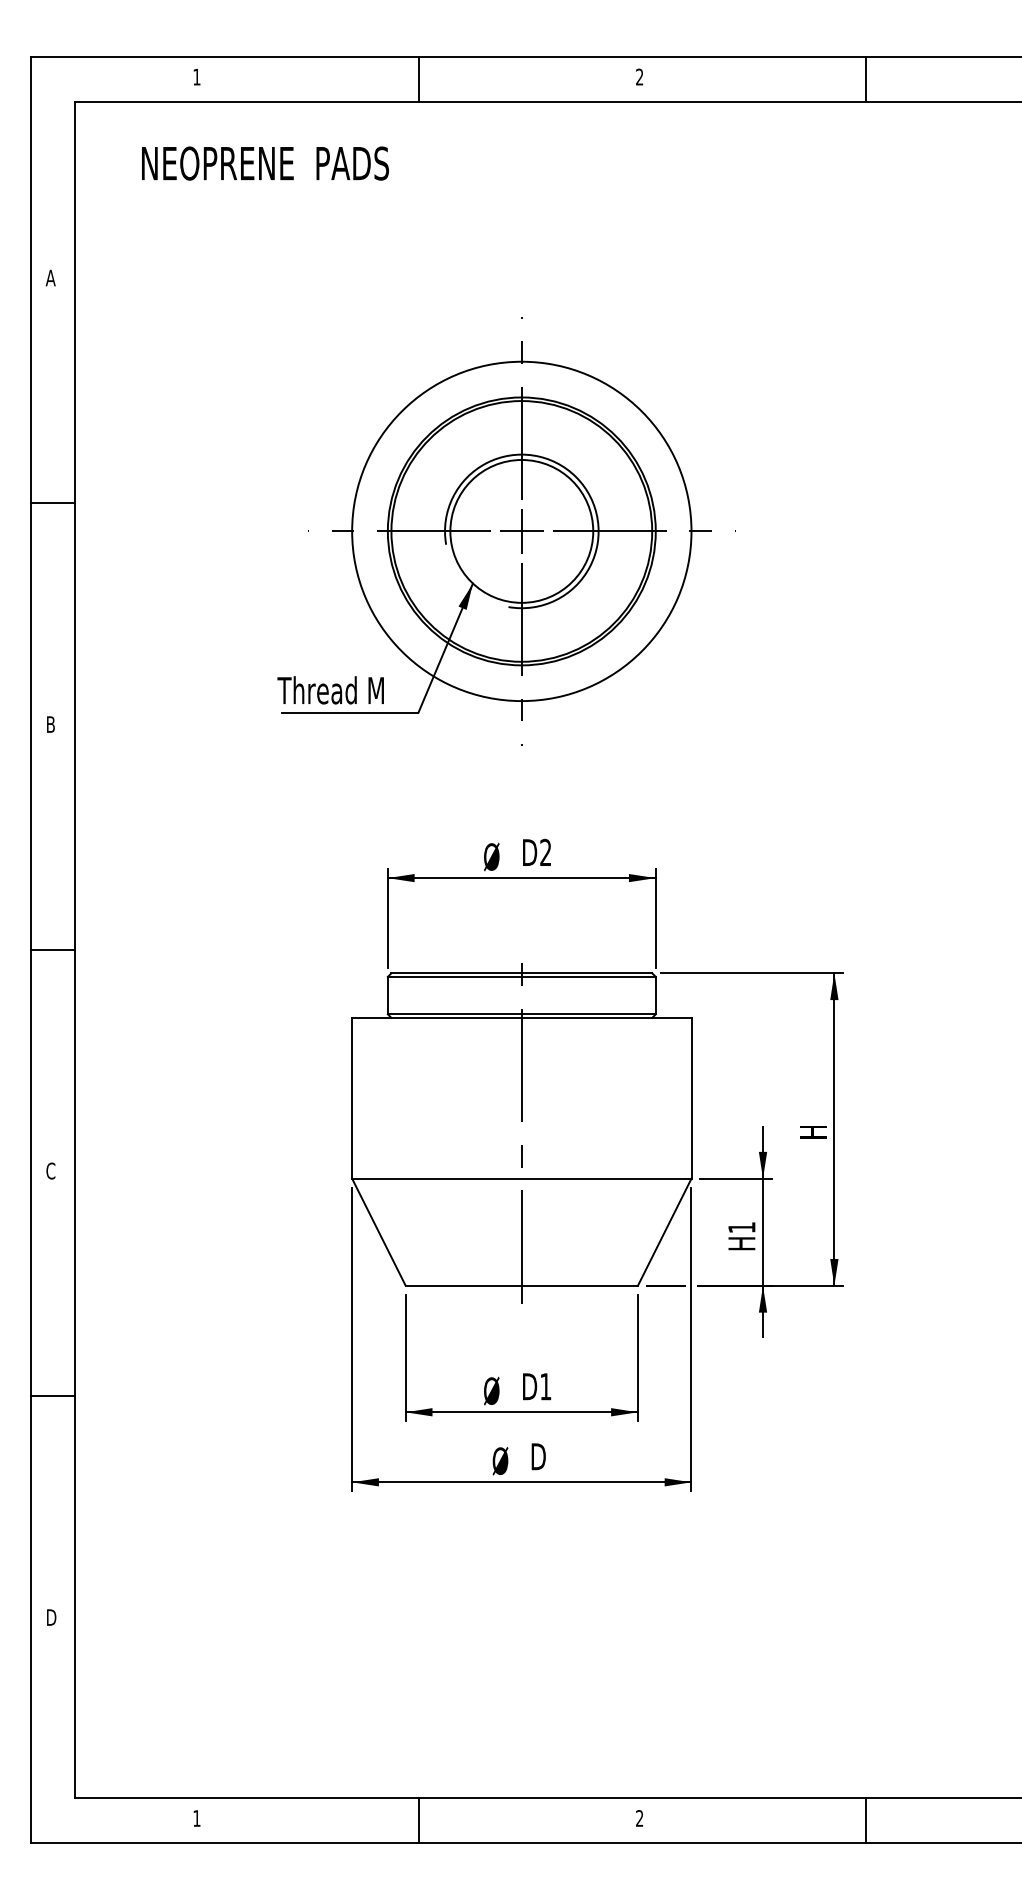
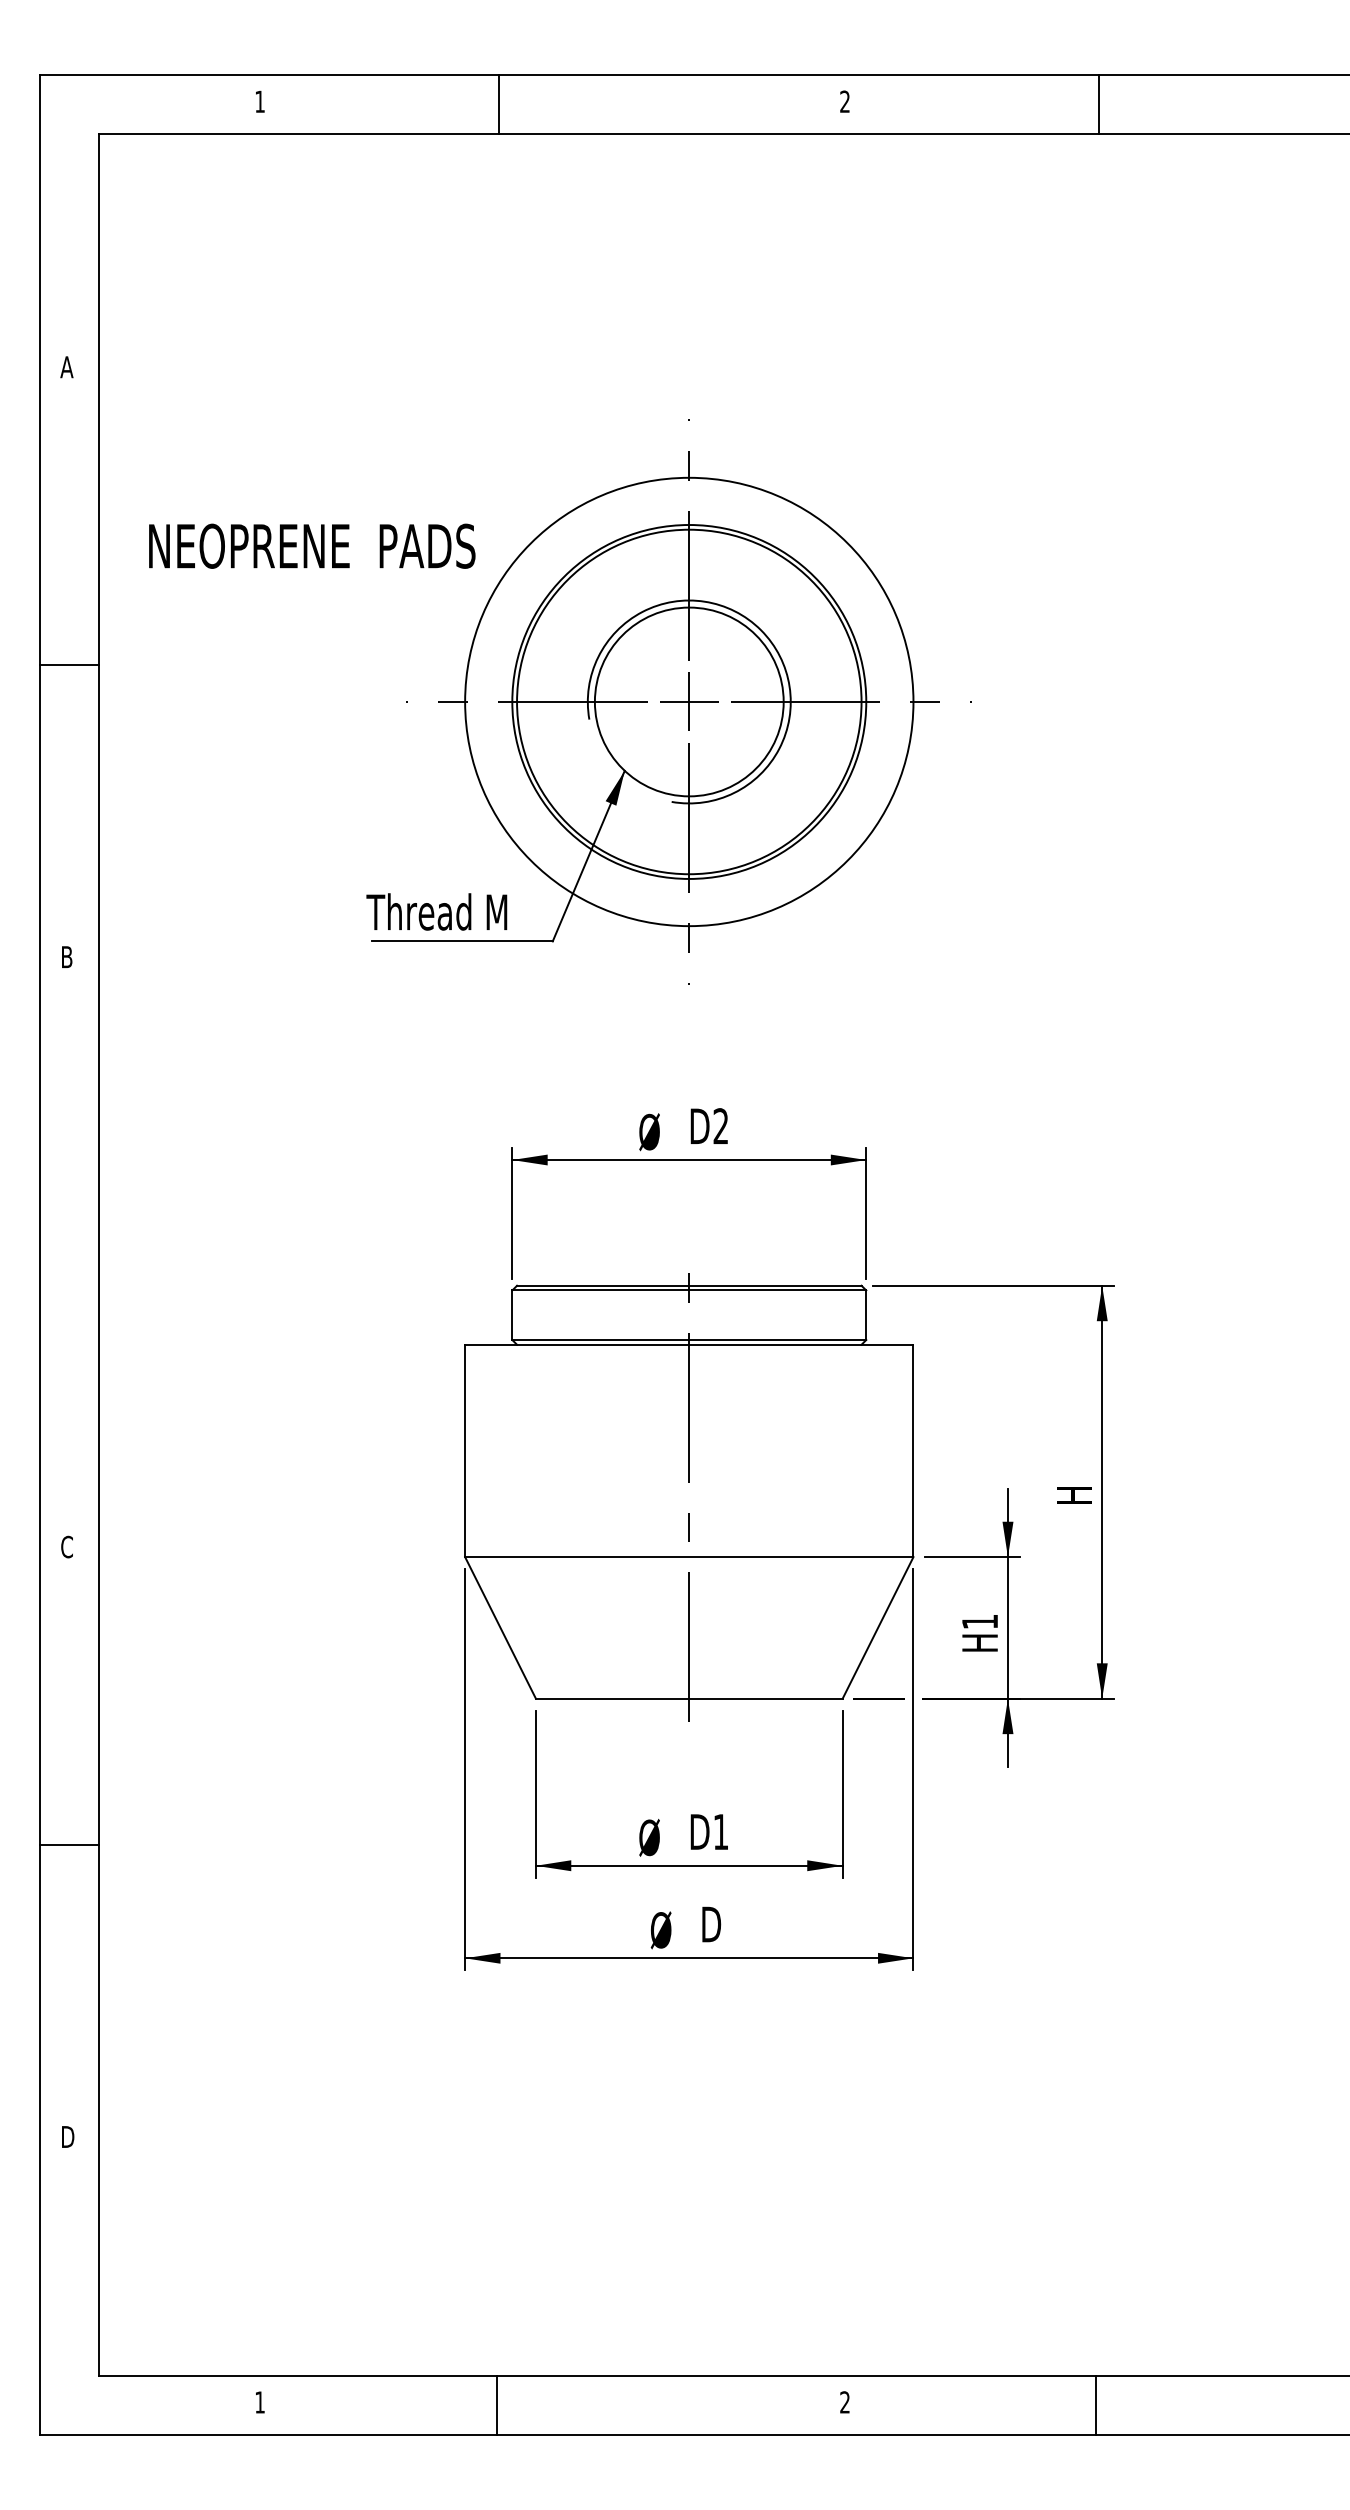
line: (419, 78) -> (499, 103), moved
line: (865, 78) -> (1098, 103), moved
text: (265, 163) -> (312, 546), moved
line: (52, 950) -> (69, 1255), removed
line: (419, 1820) -> (497, 2405), moved
line: (865, 1820) -> (1095, 2405), moved

